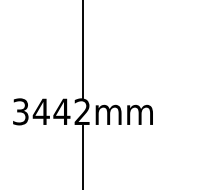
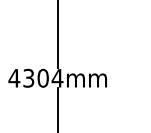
text: (51, 111) -> (35, 78), 3442mm -> 4304mm

